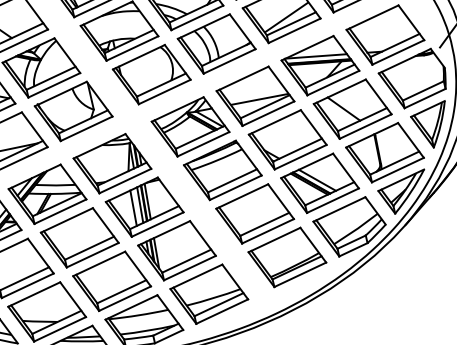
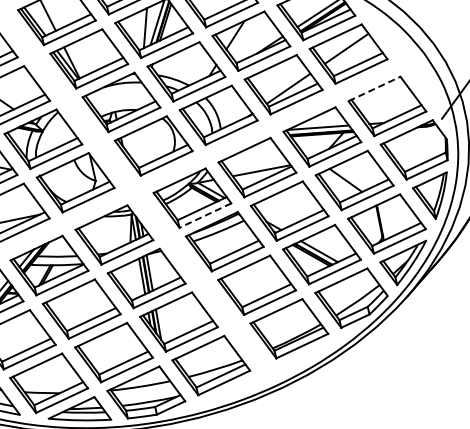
line: (372, 18) -> (374, 89), solid -> dashed
line: (203, 144) -> (205, 215), solid -> dashed
line: (133, 208) -> (135, 279), removed

